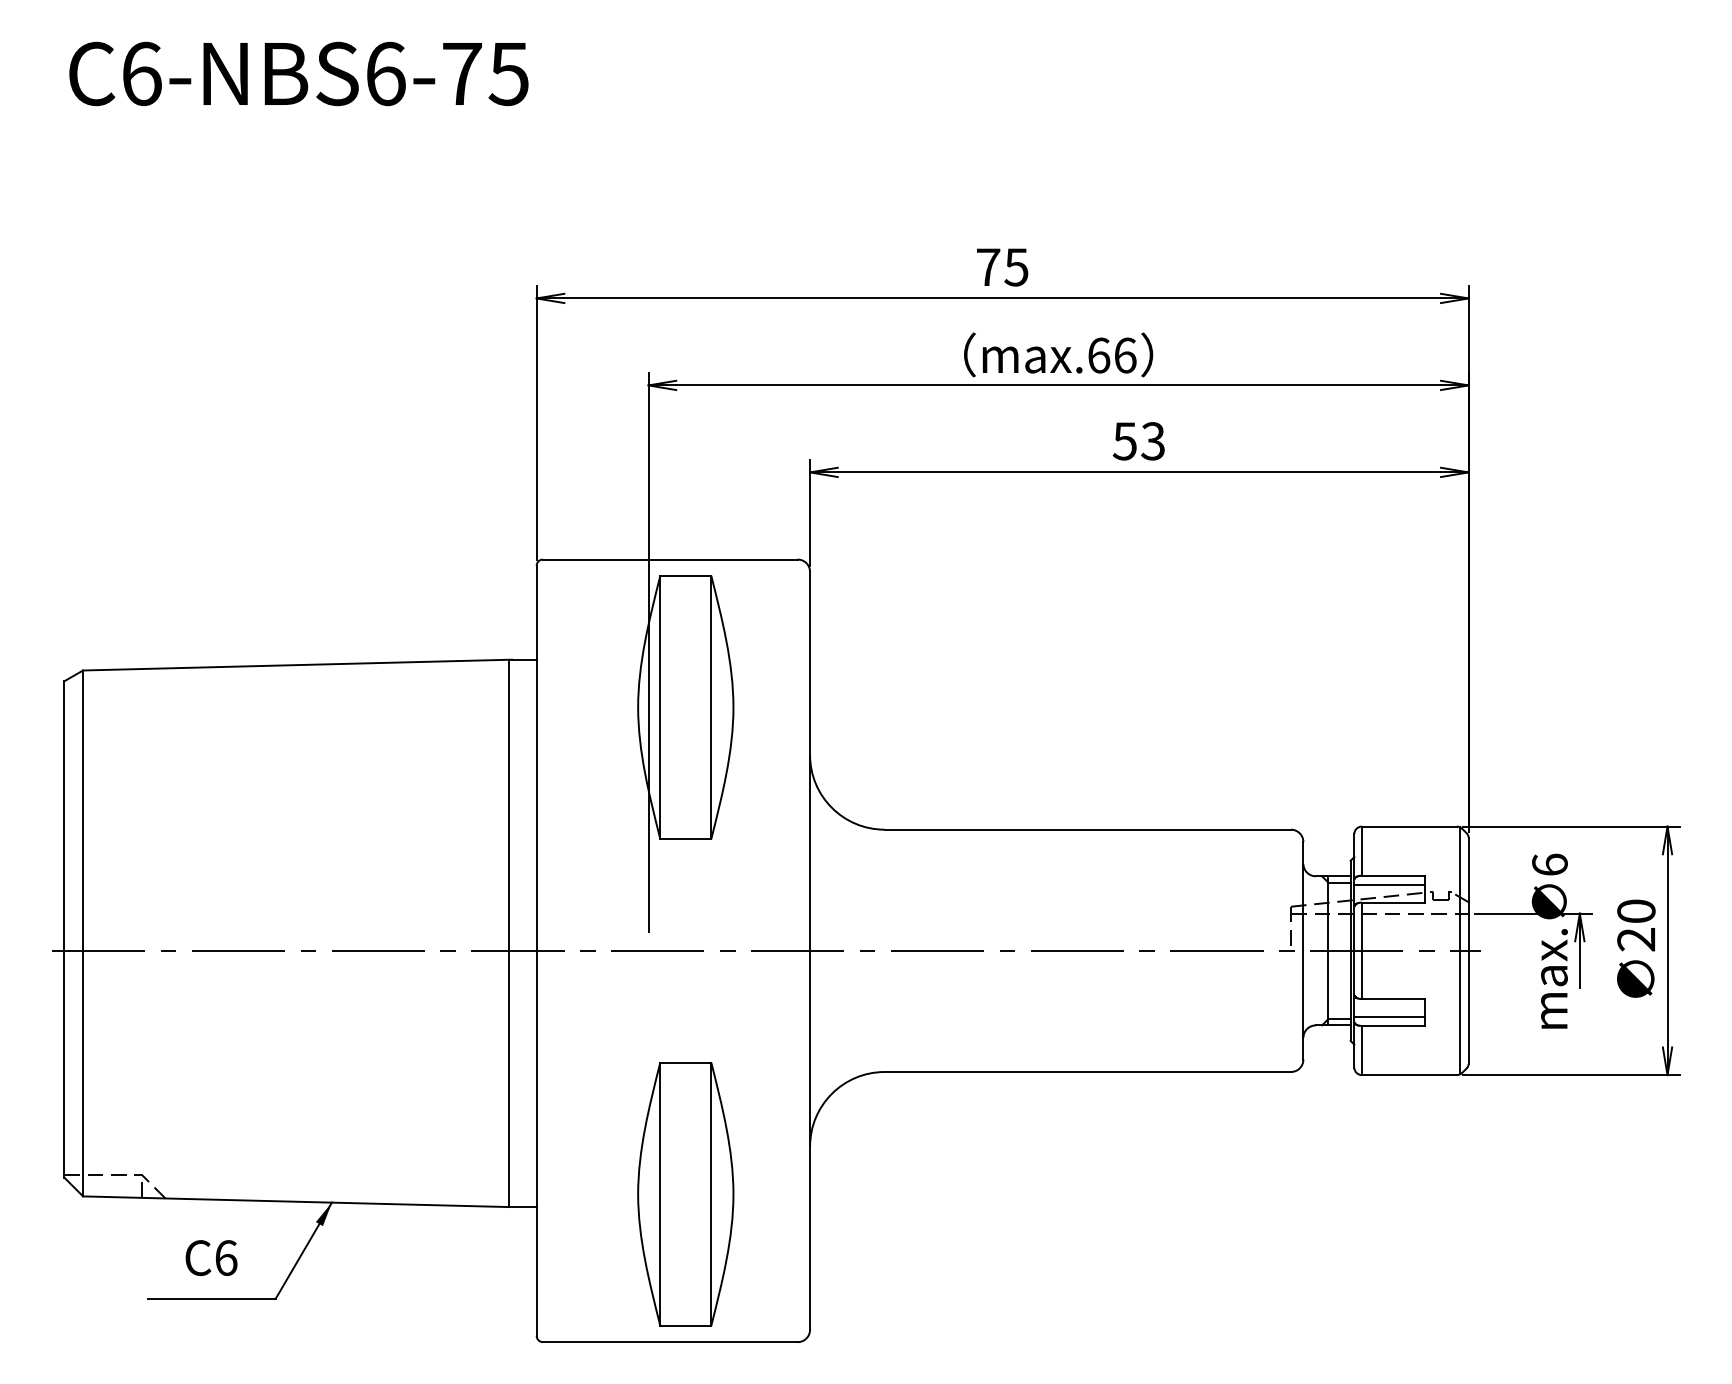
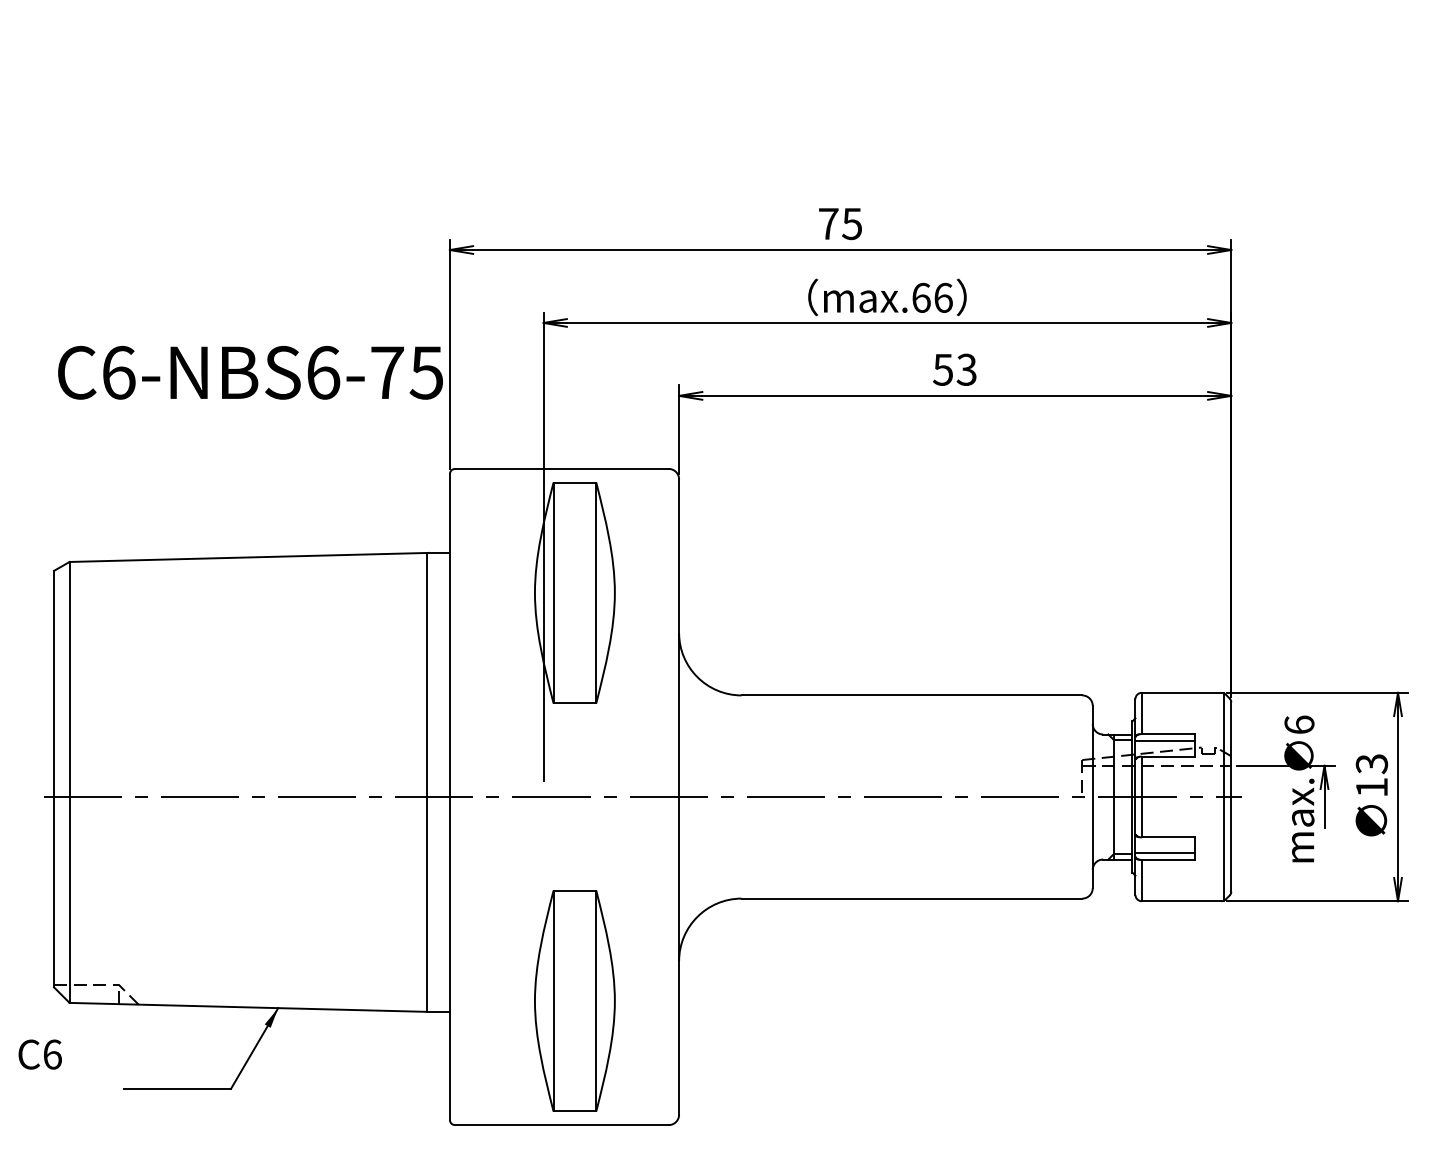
text: (298, 73) -> (250, 372), moved
text: (1635, 925) -> (1371, 775), 20 -> 13
text: (210, 1257) -> (39, 1054), moved

